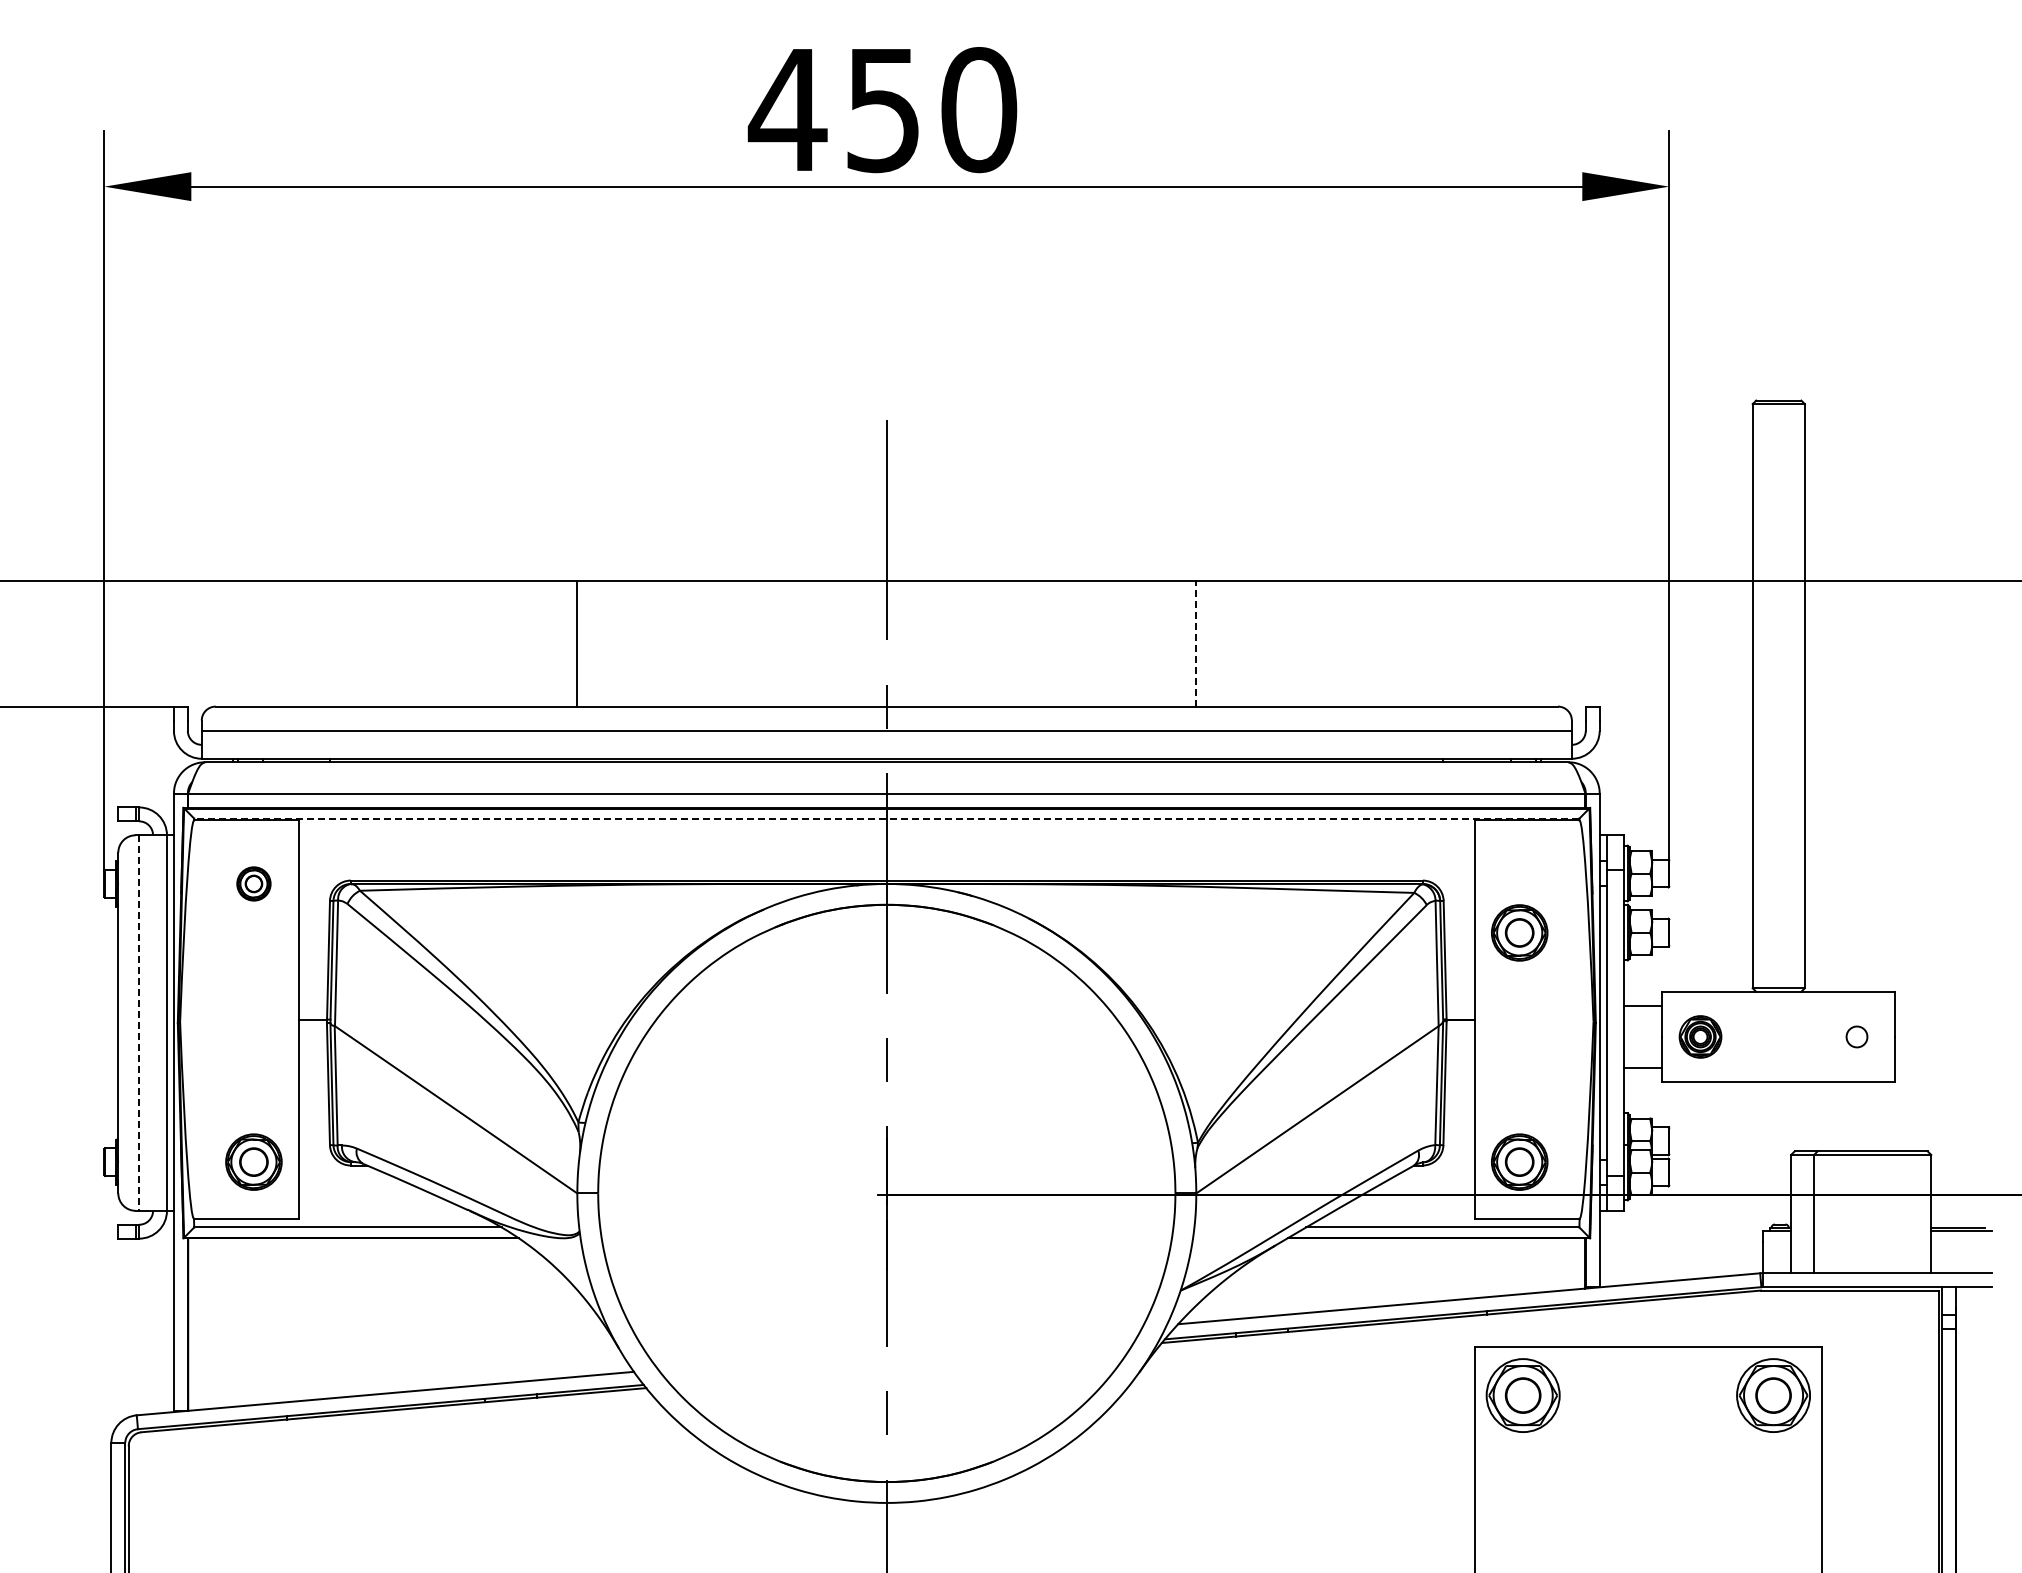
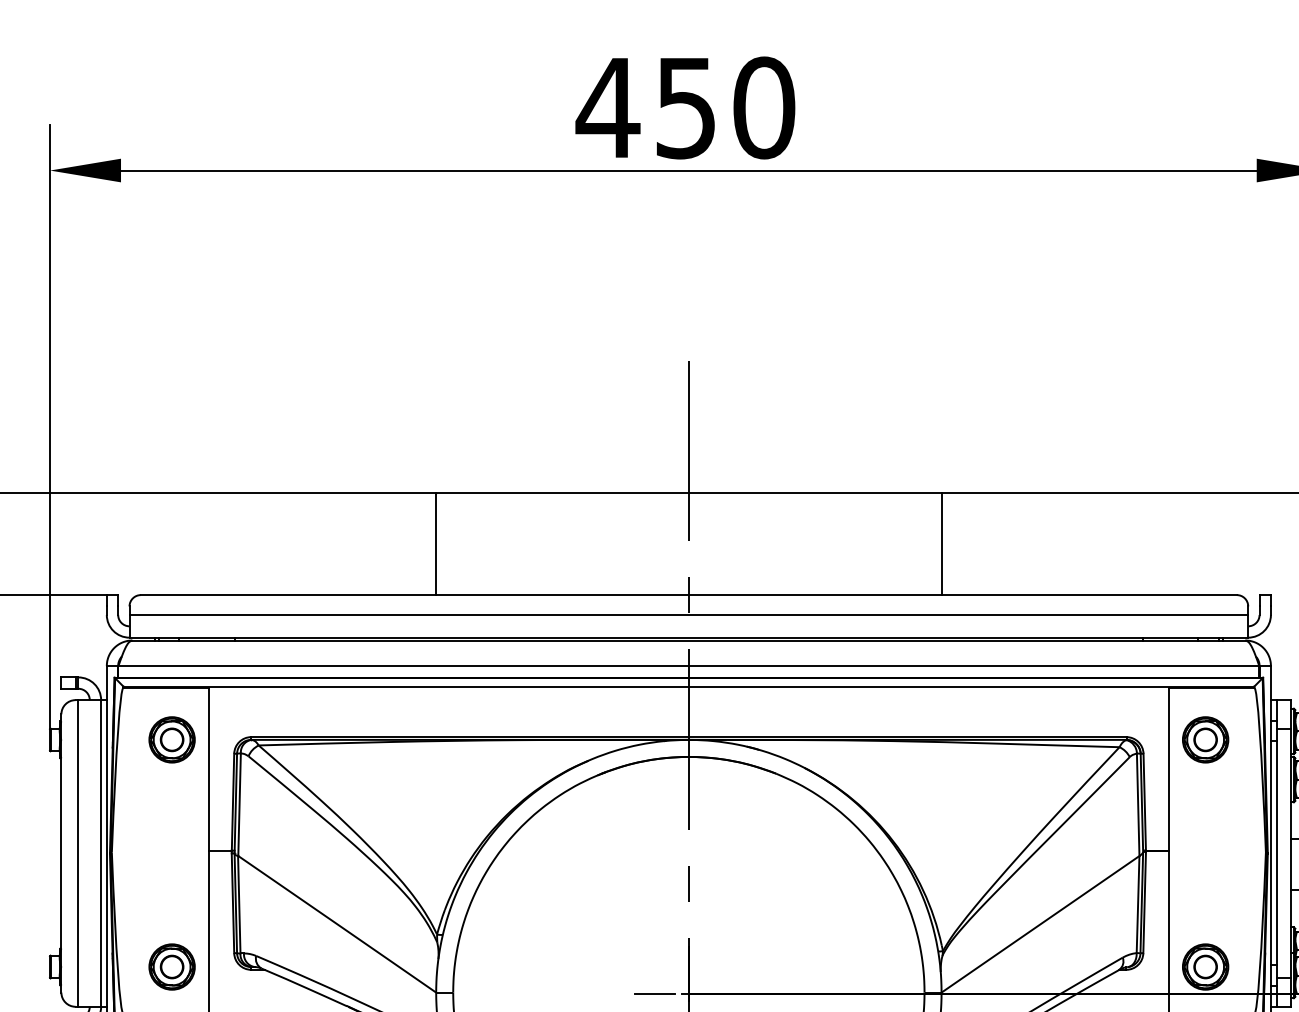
line: (1196, 644) -> (941, 544), dashed -> solid
line: (886, 818) -> (688, 686), dashed -> solid
part: (253, 883) -> (171, 739), size x1.67
part: (1519, 932) -> (1205, 739), moved
line: (139, 1023) -> (78, 853), dashed -> solid
line: (844, 1194) -> (654, 993), added

